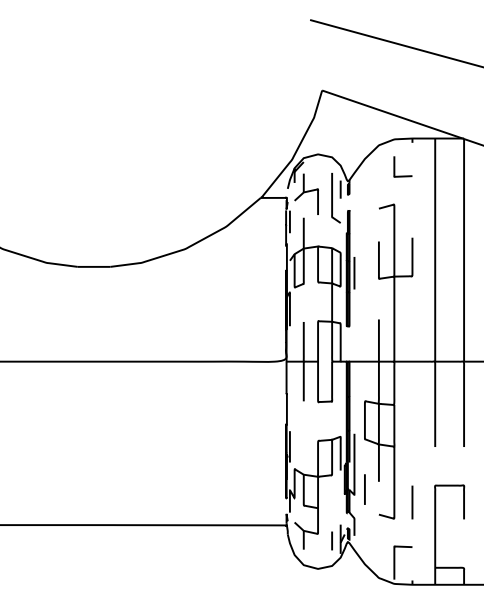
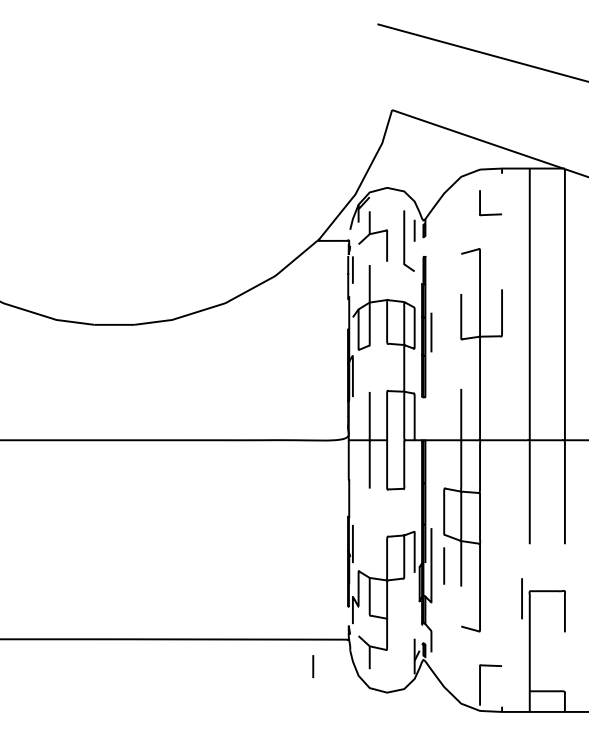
line: (365, 489) -> (444, 565), moved
line: (411, 502) -> (521, 598), moved
line: (332, 540) -> (313, 666), moved

